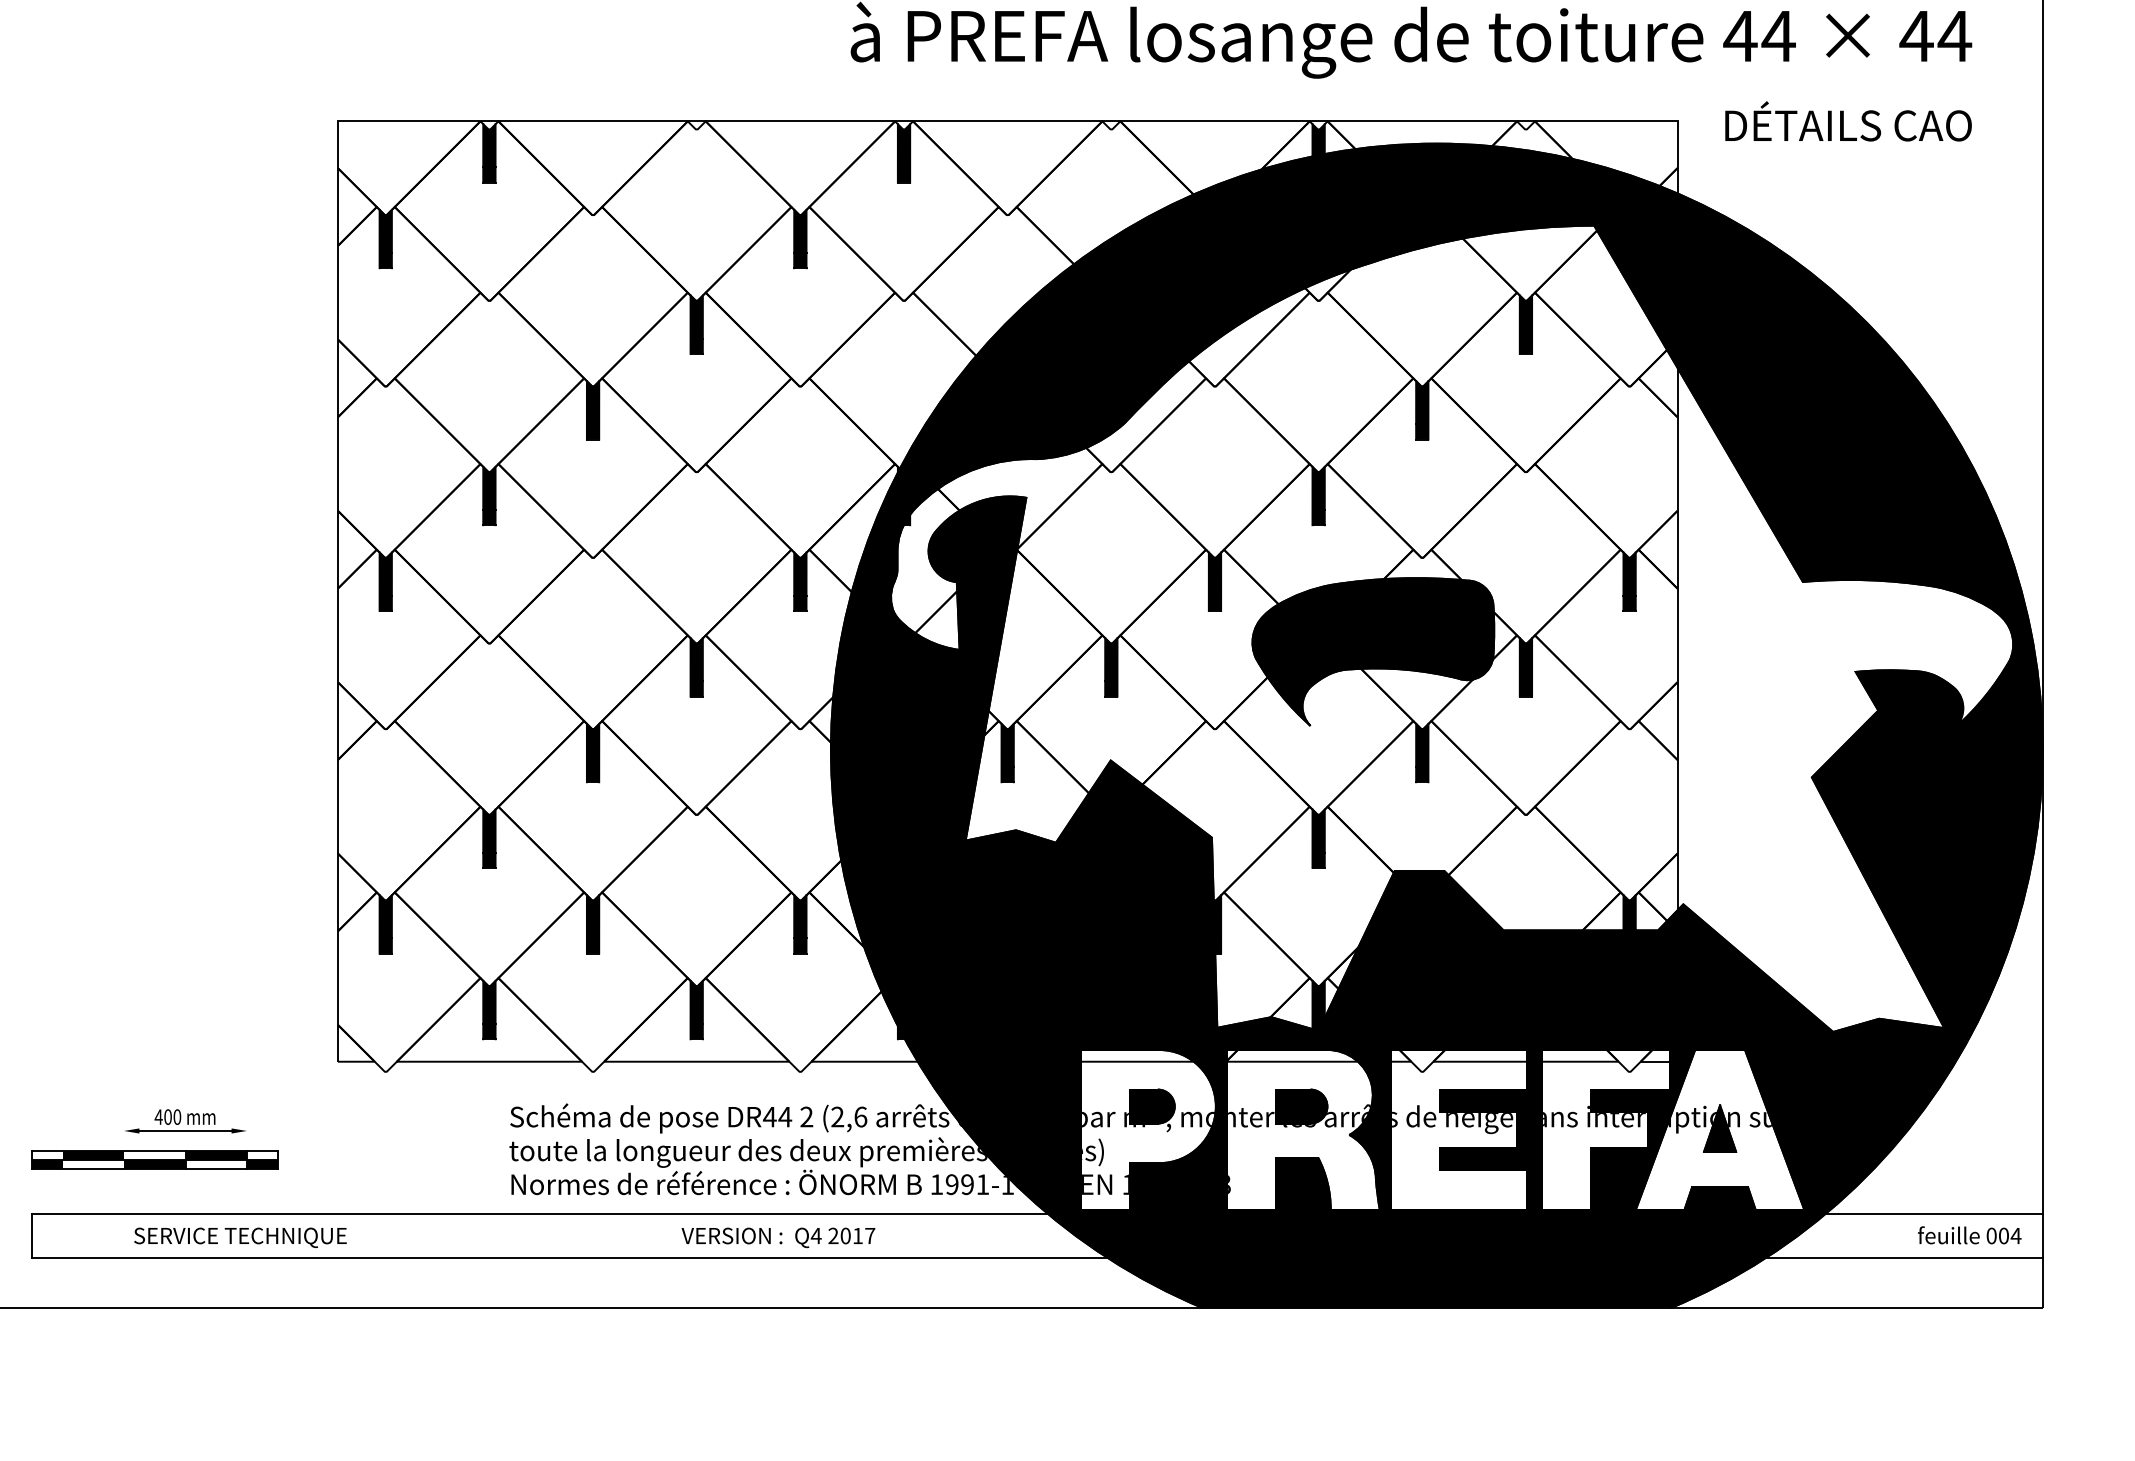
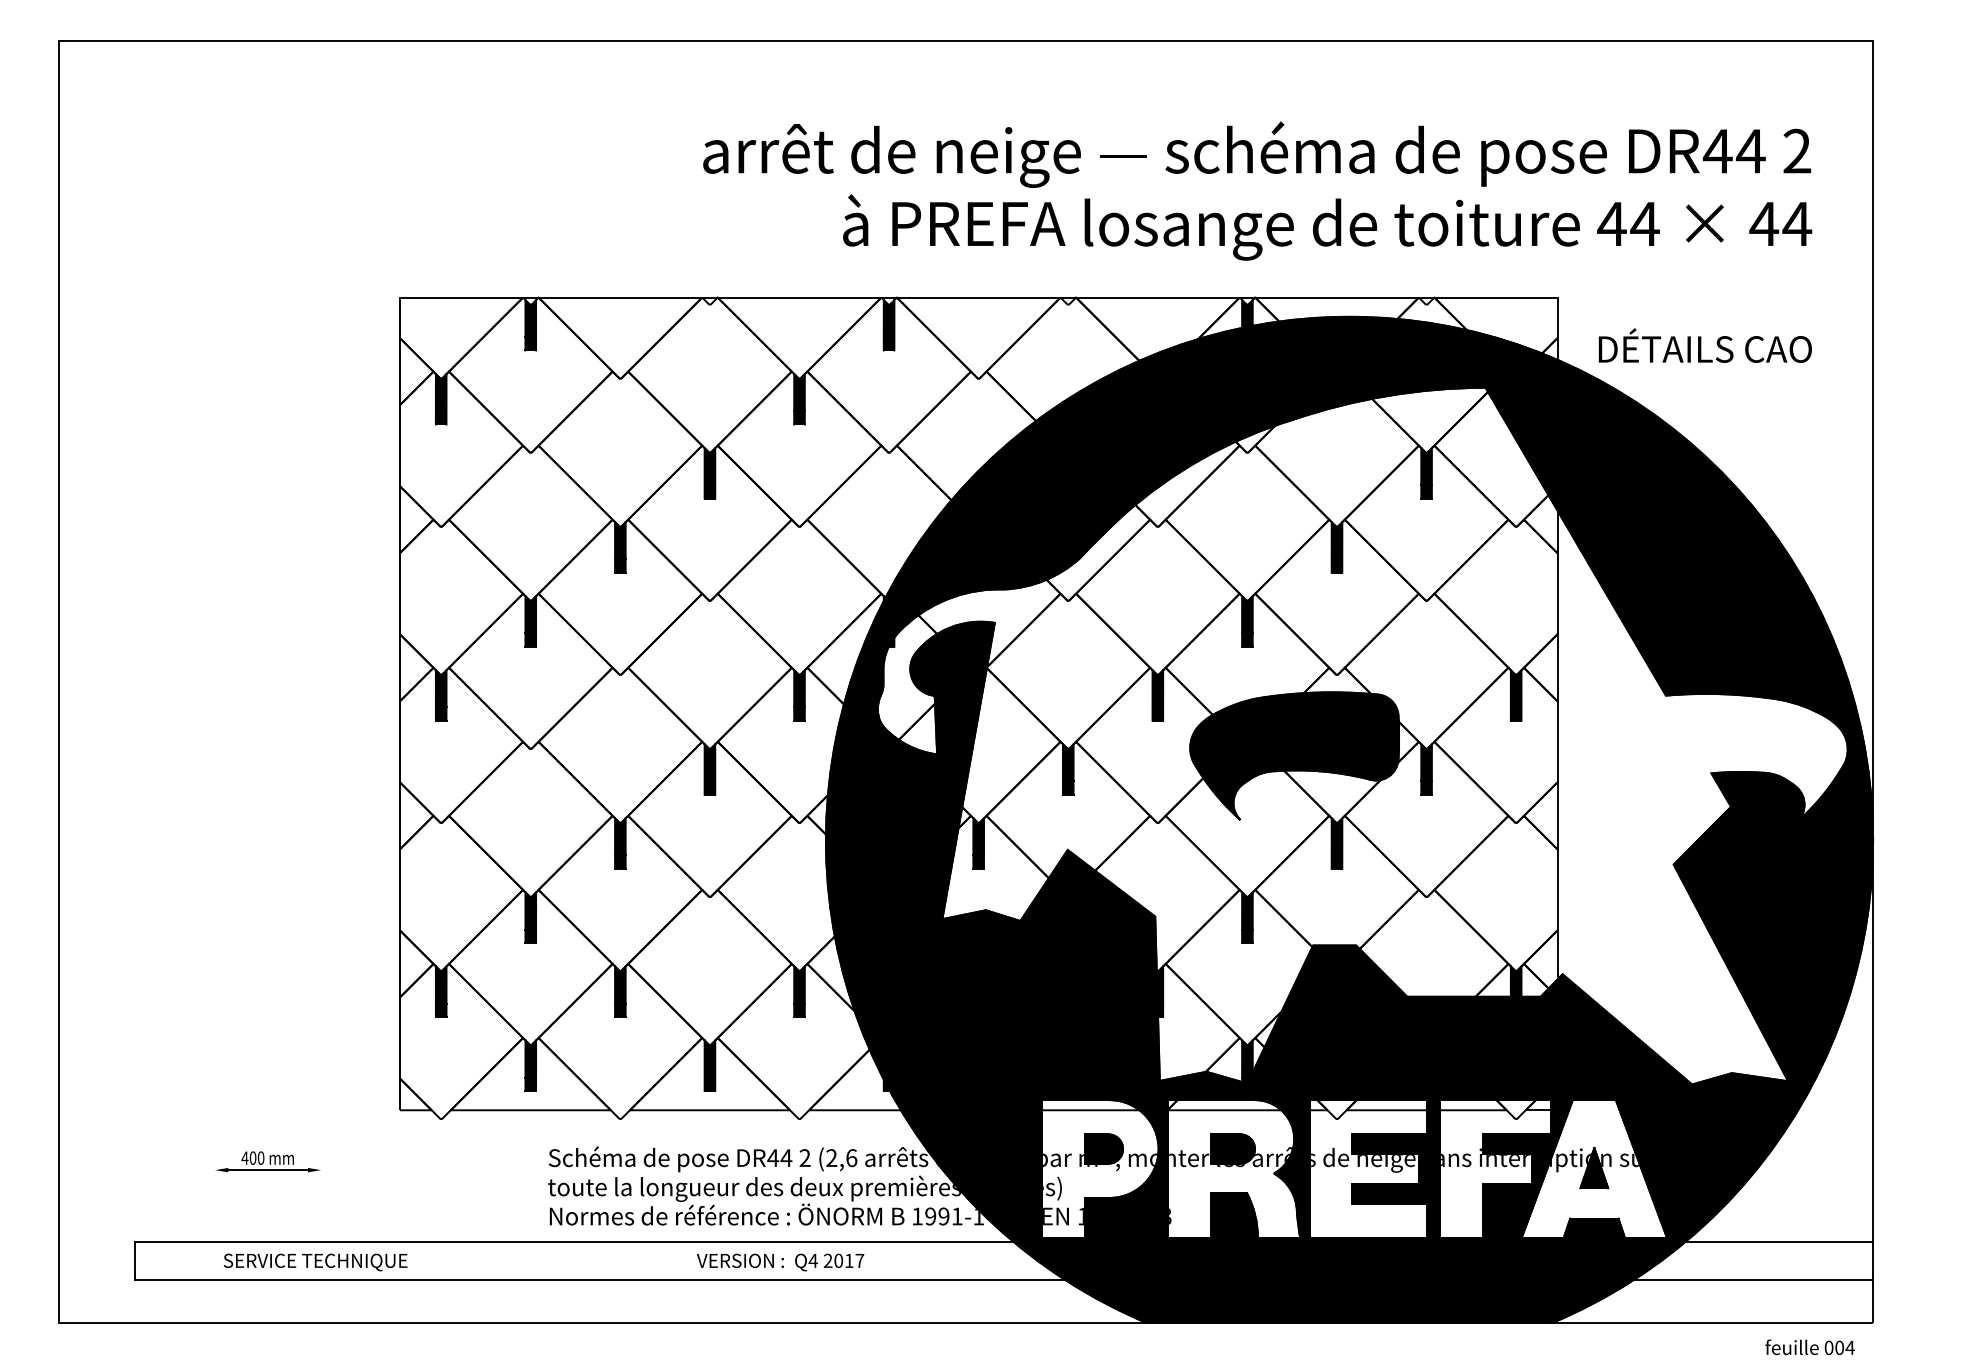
text: (1847, 121) -> (1704, 345), moved
part: (154, 1159) -> (241, 1194), removed
text: (1969, 1234) -> (1809, 1346), moved

